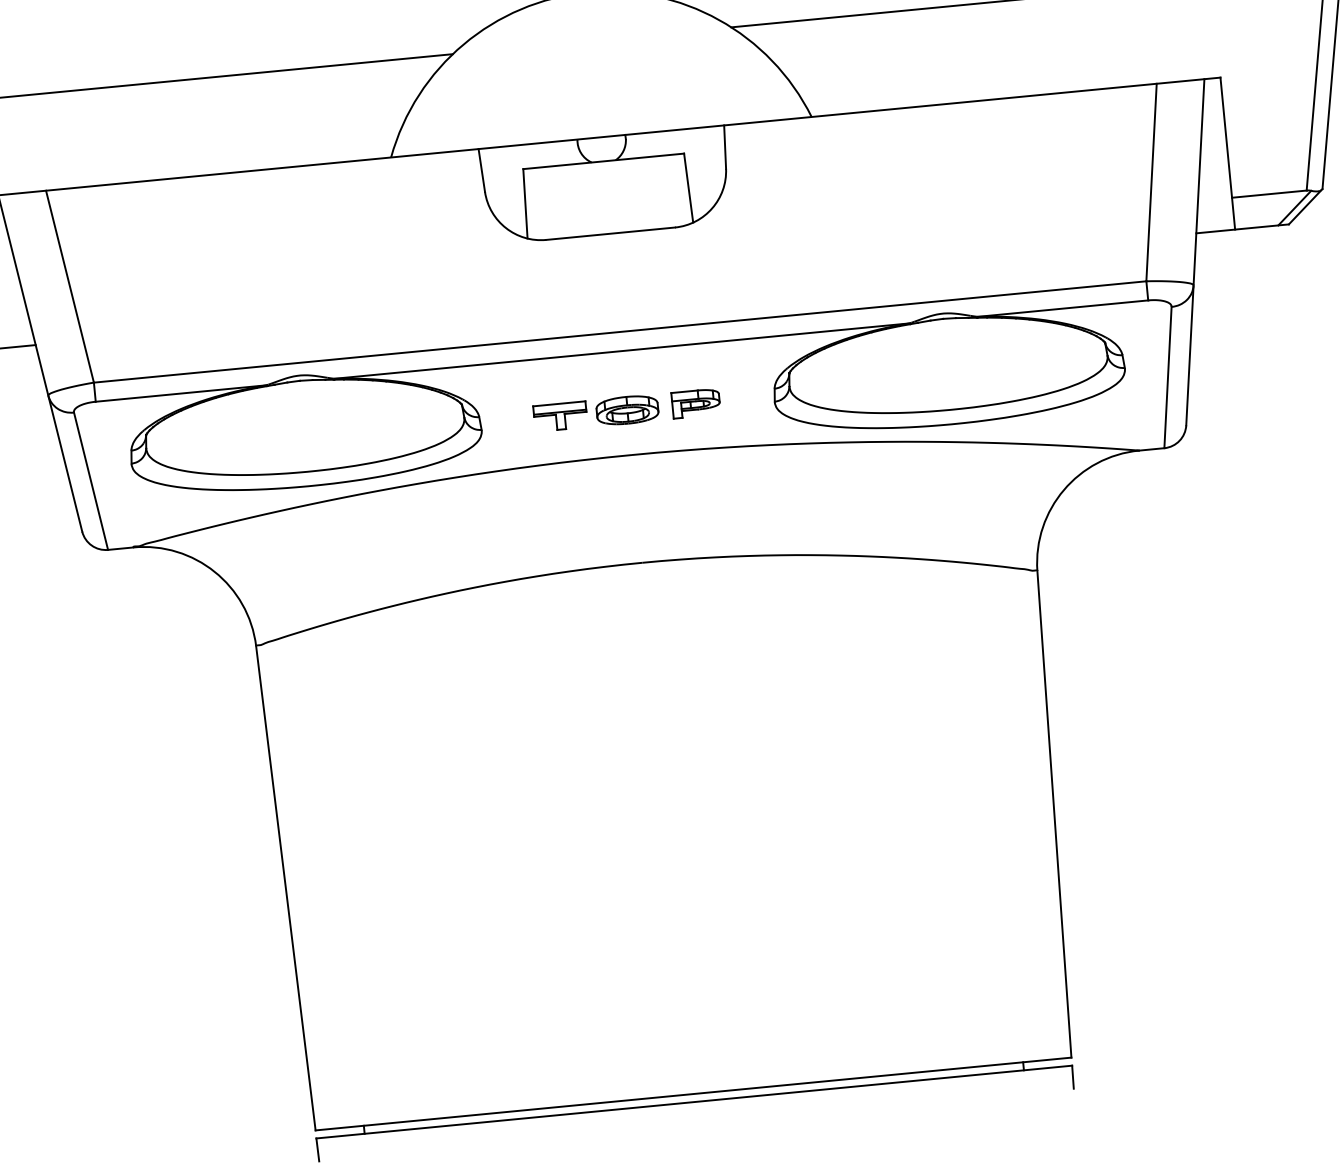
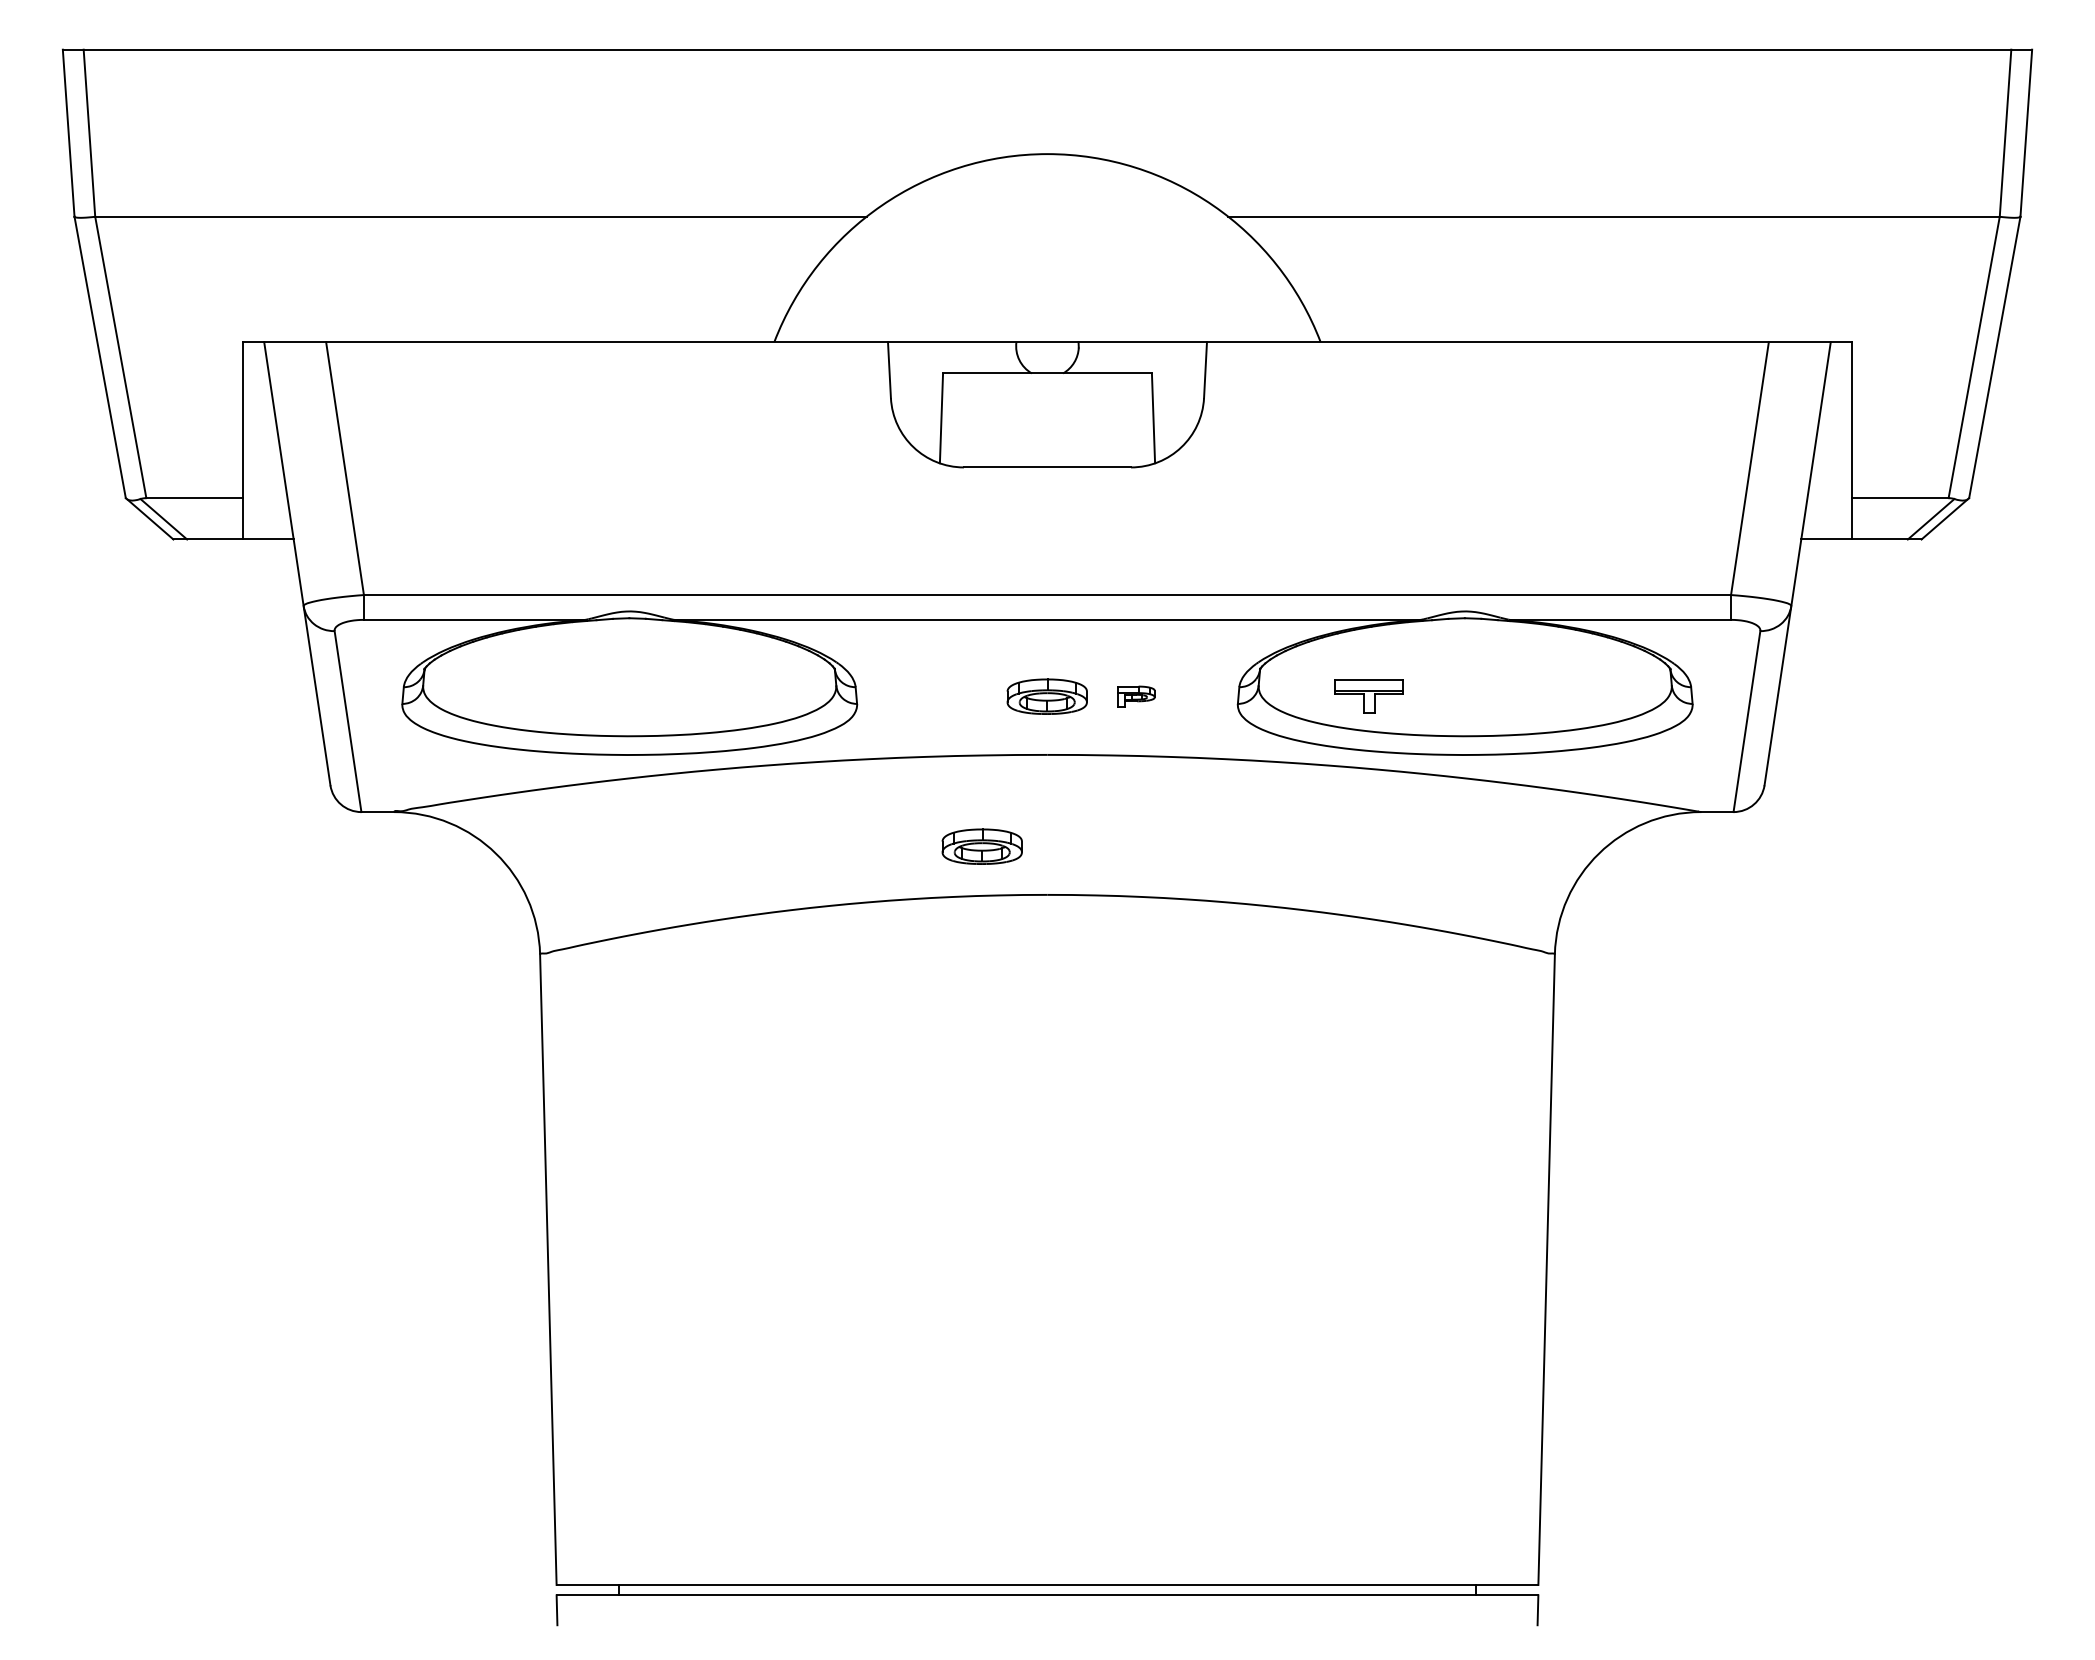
part: (696, 403) -> (1136, 696), size x0.6
part: (559, 416) -> (1368, 696), moved
part: (587, 530) -> (981, 846), added

